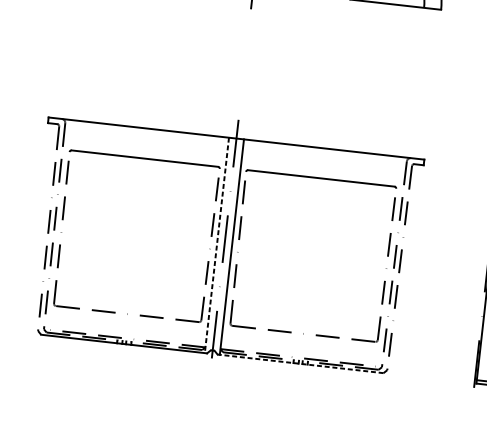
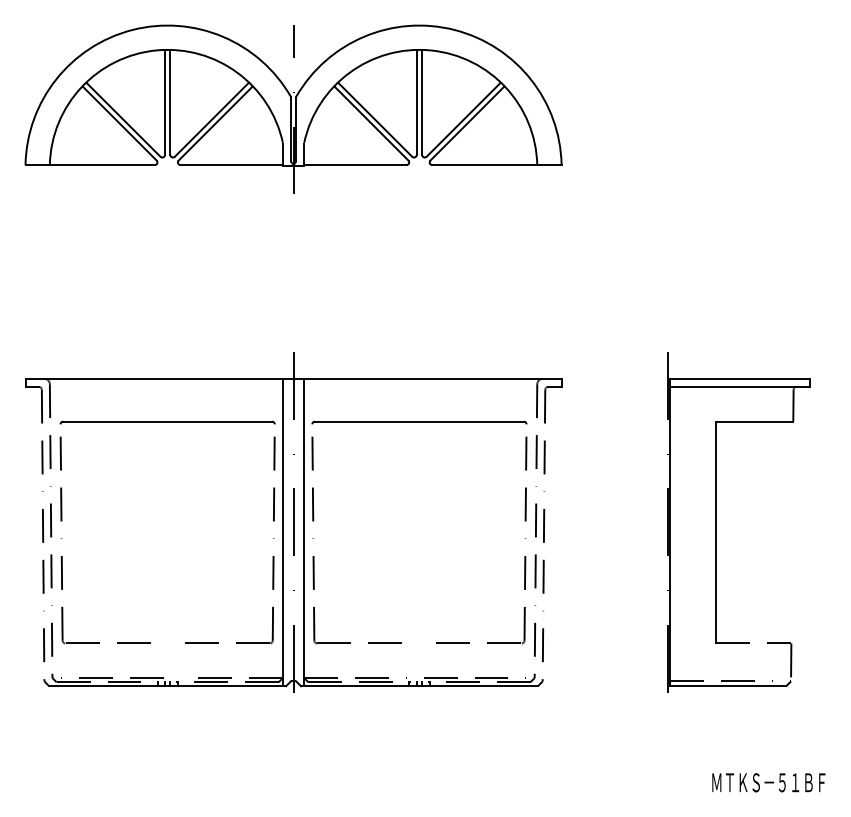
line: (216, 245) -> (282, 532), dashed -> solid
line: (299, 363) -> (418, 686), dashed -> solid

